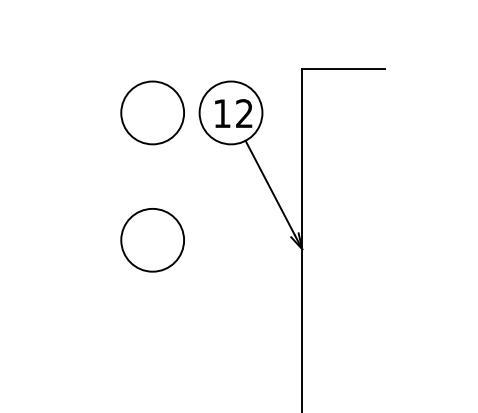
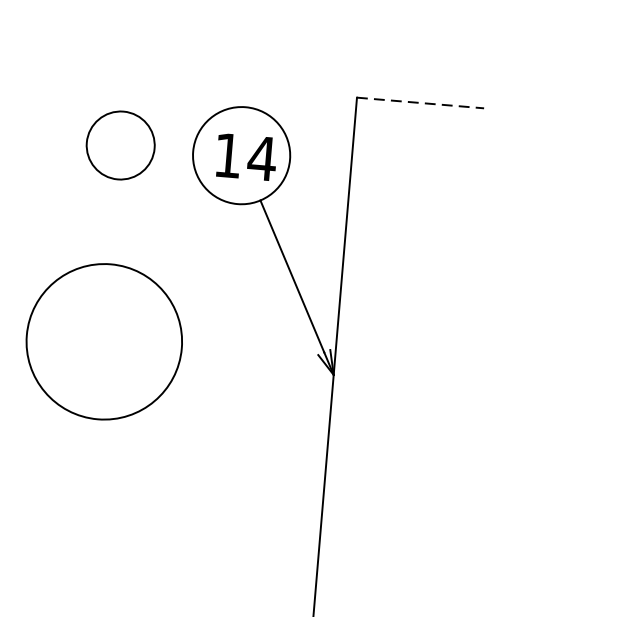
line: (343, 69) -> (420, 103), solid -> dashed
circle: (152, 112) -> (120, 144), size x0.7
text: (244, 113) -> (262, 158), 12 -> 14
circle: (152, 239) -> (104, 340), size x1.6

